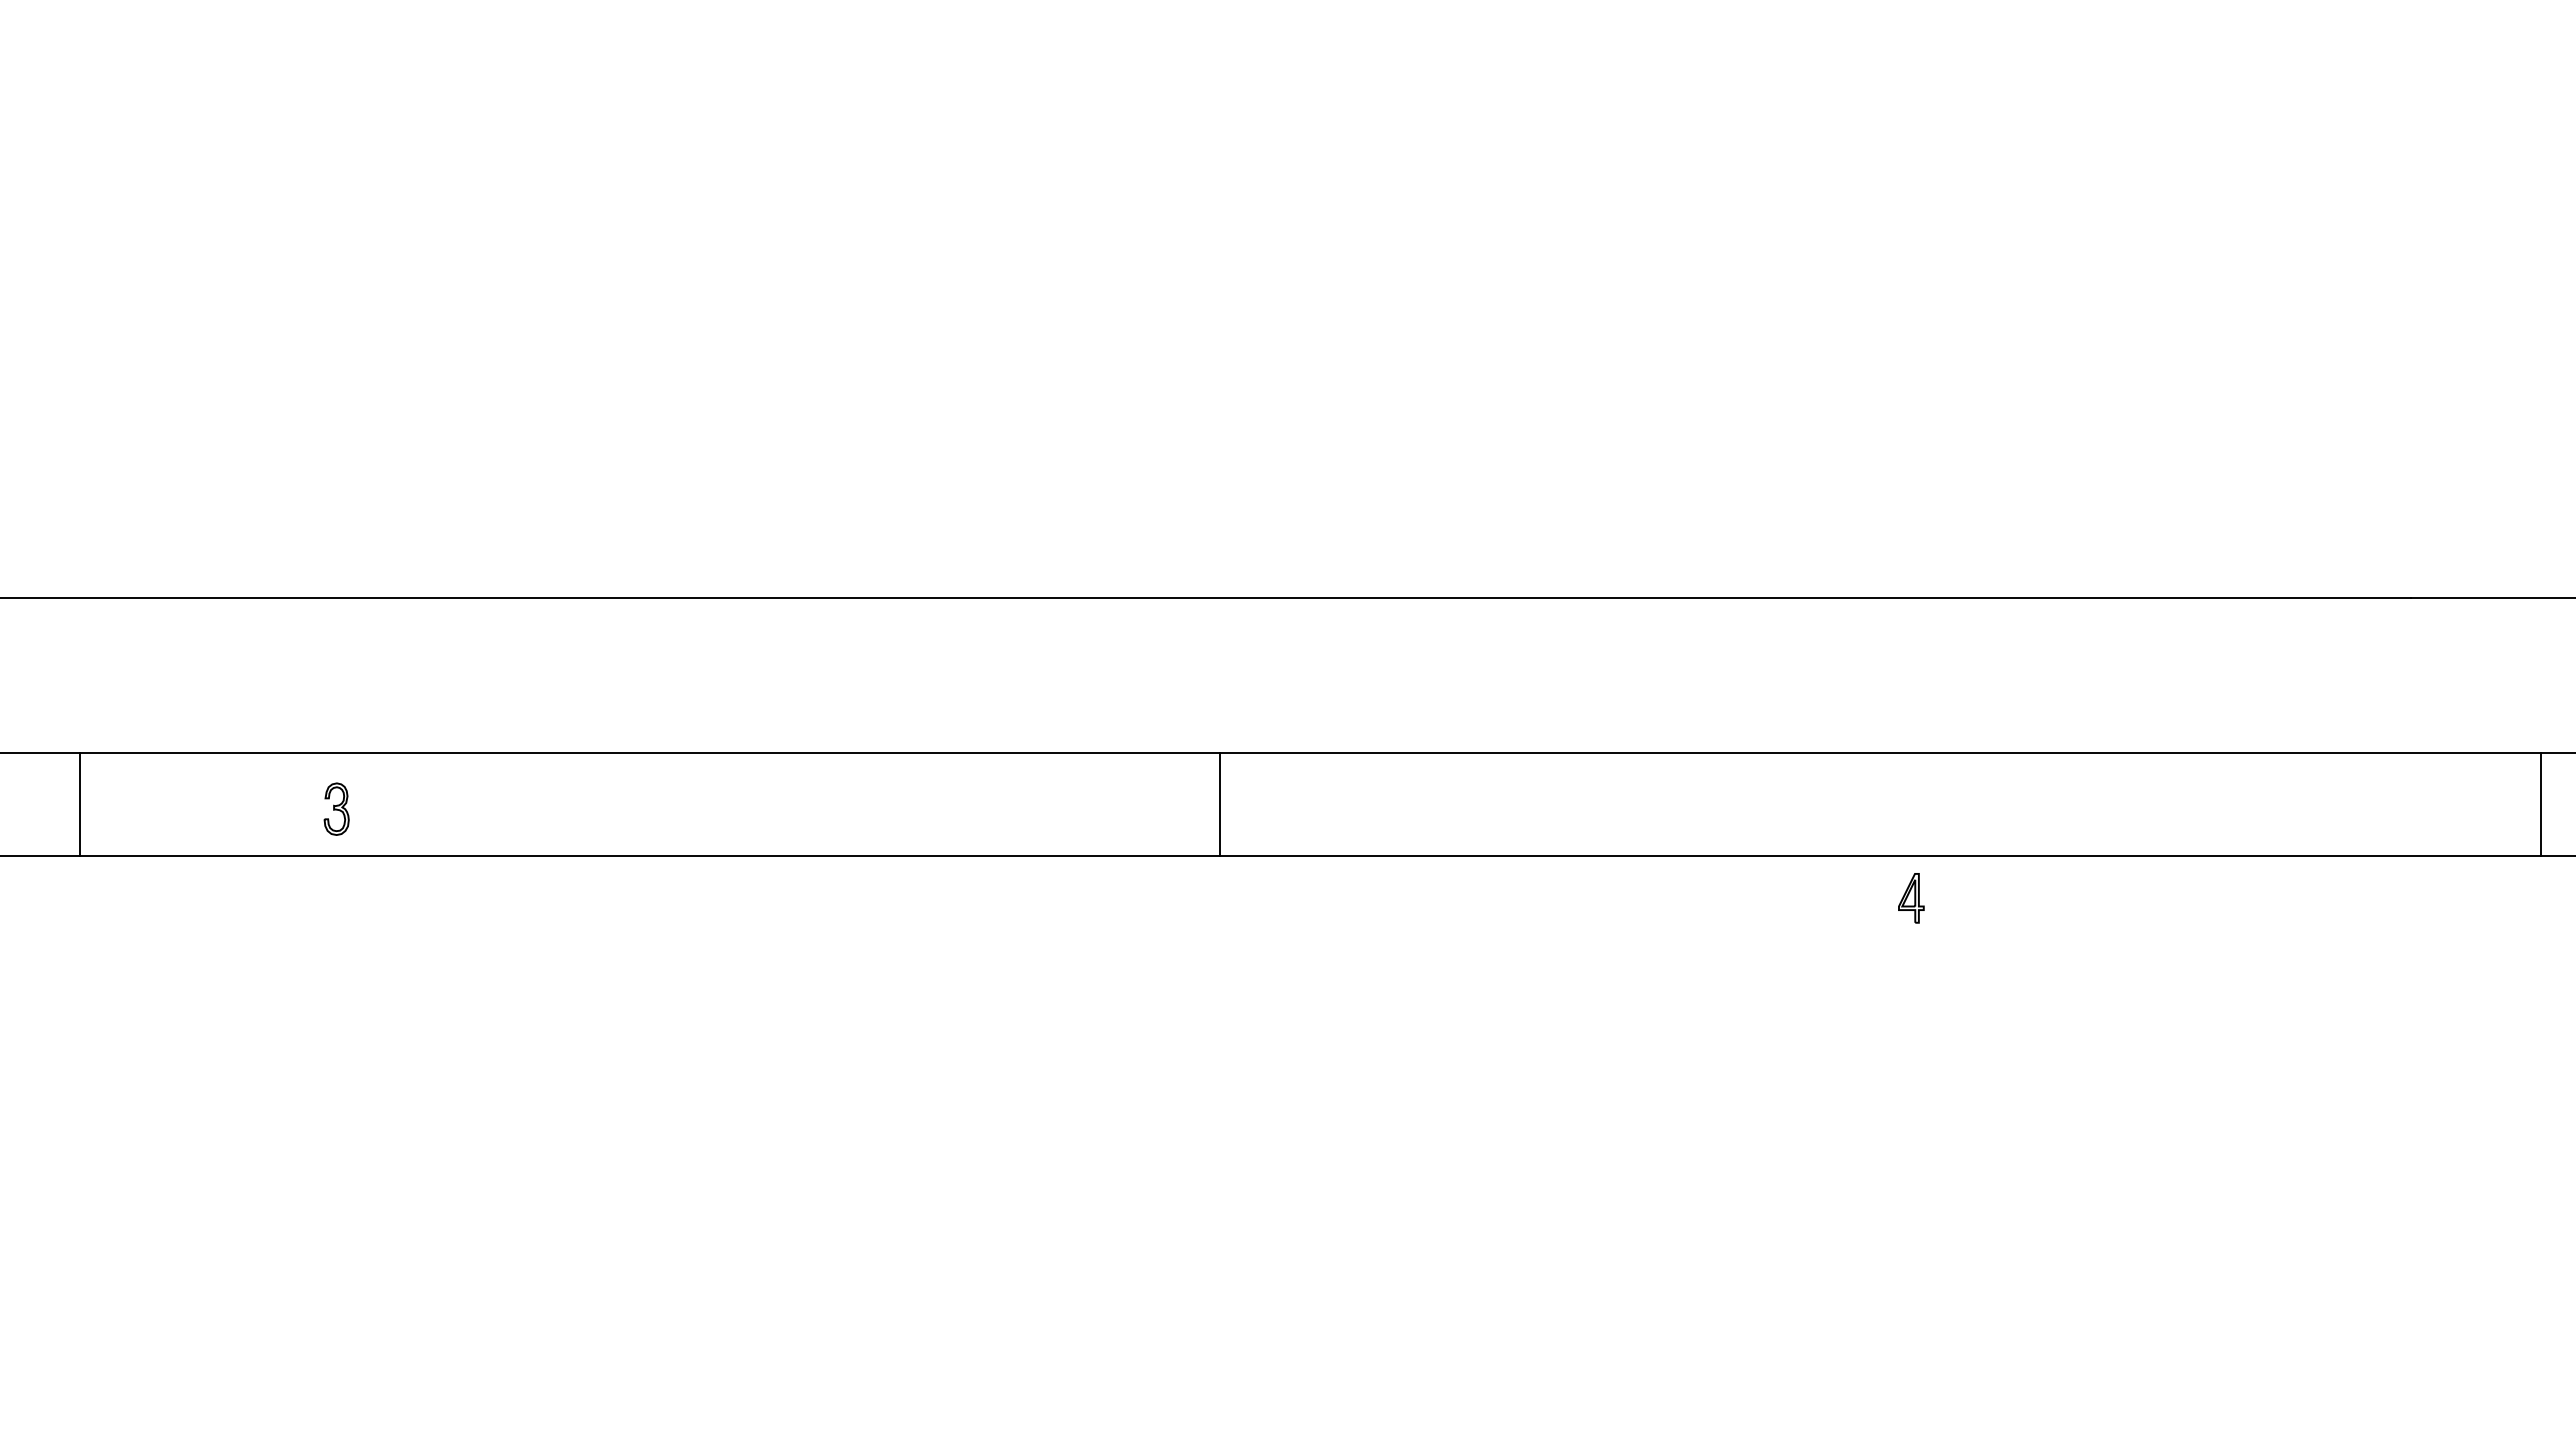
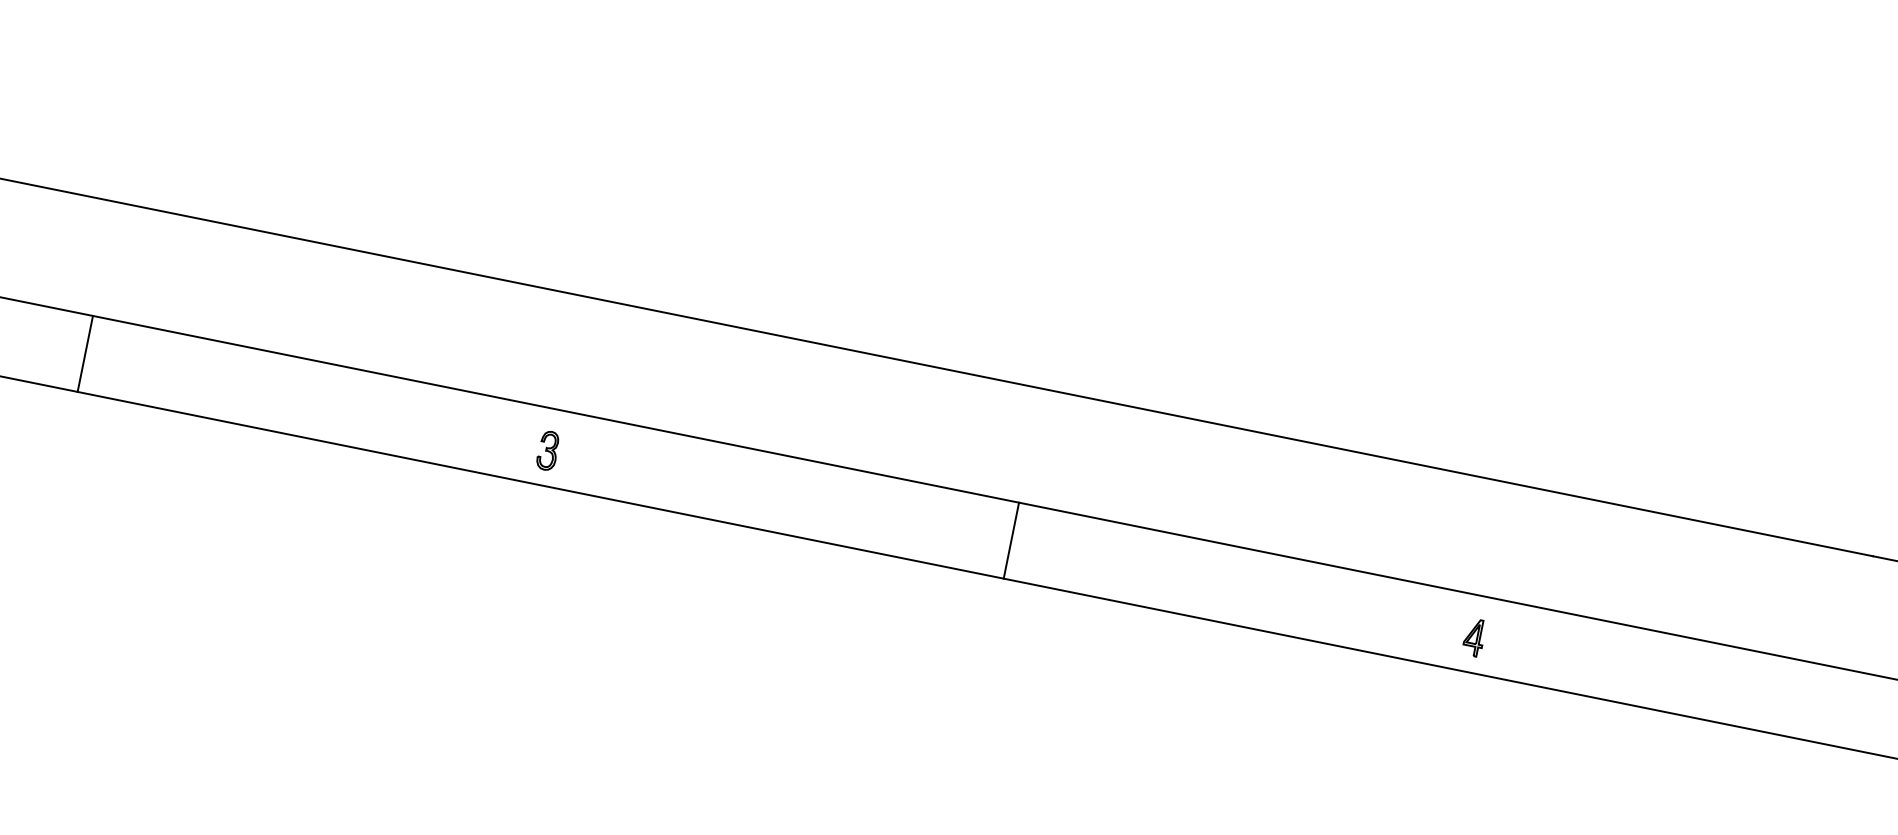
line: (79, 804) -> (85, 353), moved
line: (1220, 804) -> (1011, 540), moved
part: (336, 808) -> (548, 450), moved
part: (1911, 898) -> (1474, 637), moved

